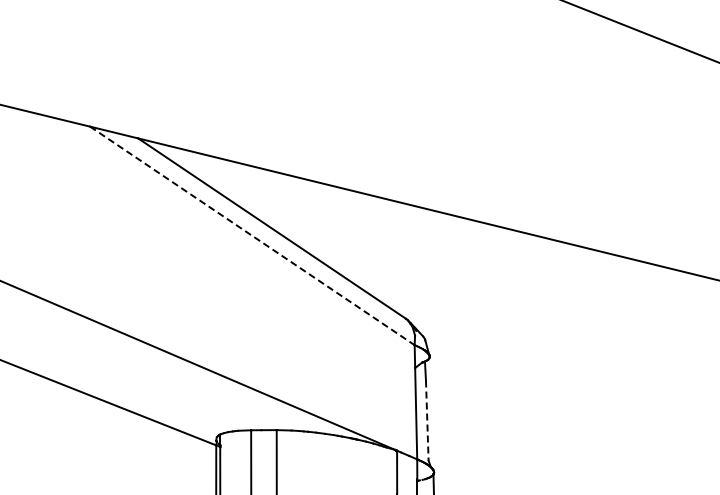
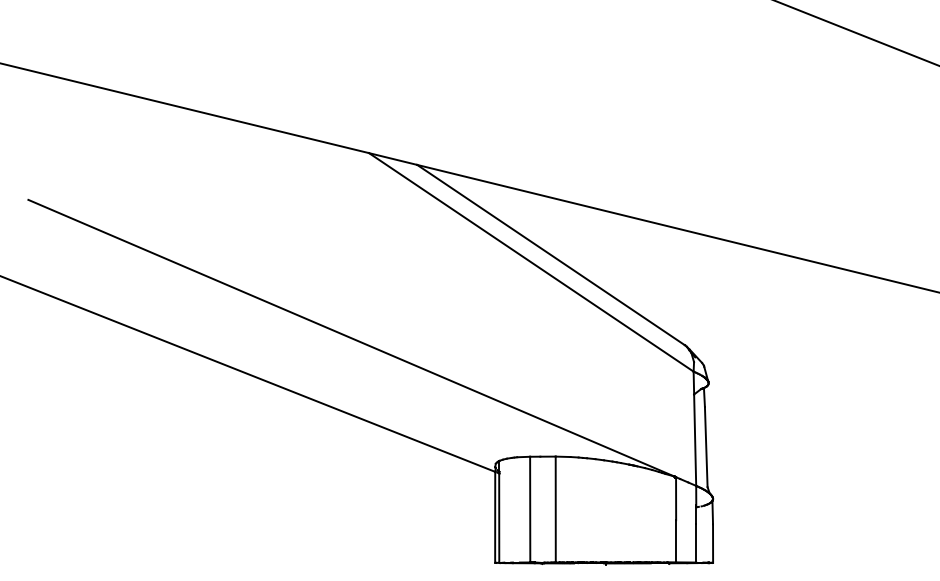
line: (252, 236) -> (531, 262), dashed -> solid
line: (427, 421) -> (706, 447), dashed -> solid

